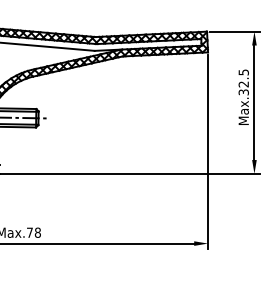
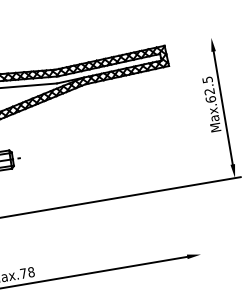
line: (234, 31) -> (191, 41), removed
text: (243, 92) -> (210, 99), Max.32.5 -> Max.62.5
line: (208, 152) -> (186, 164), removed

